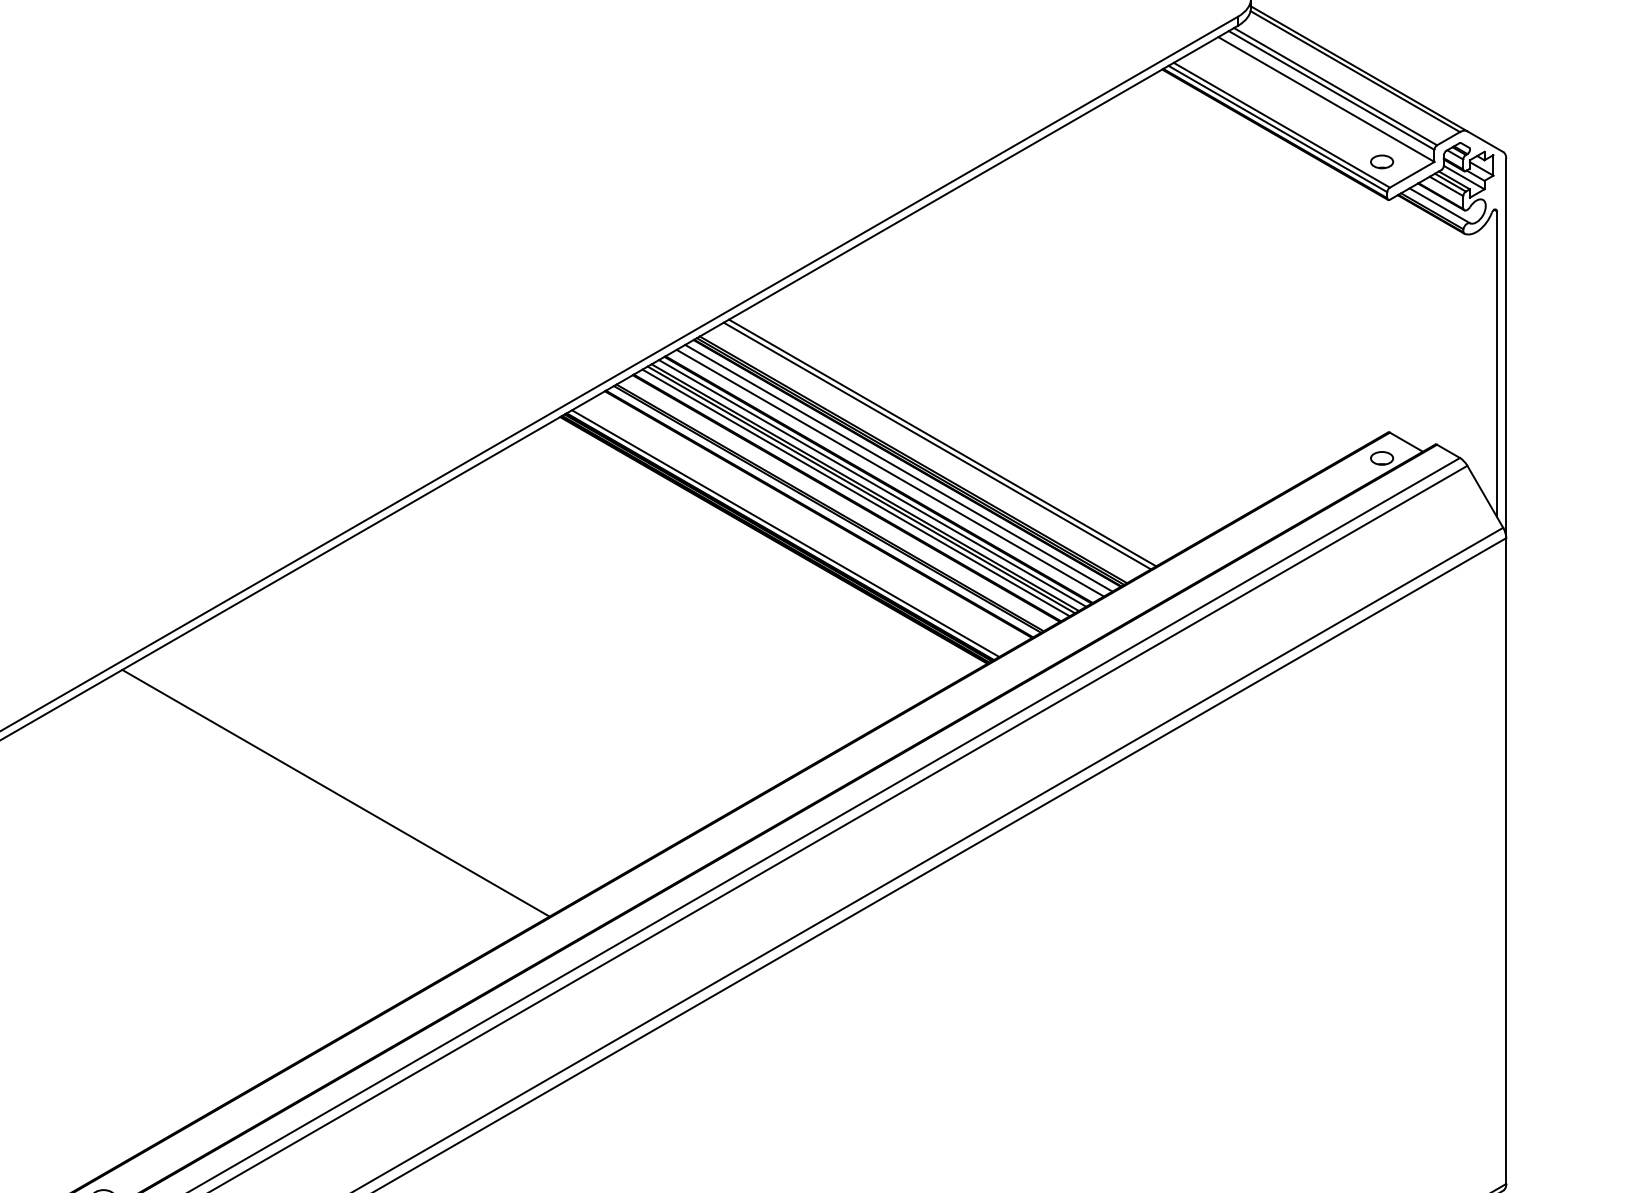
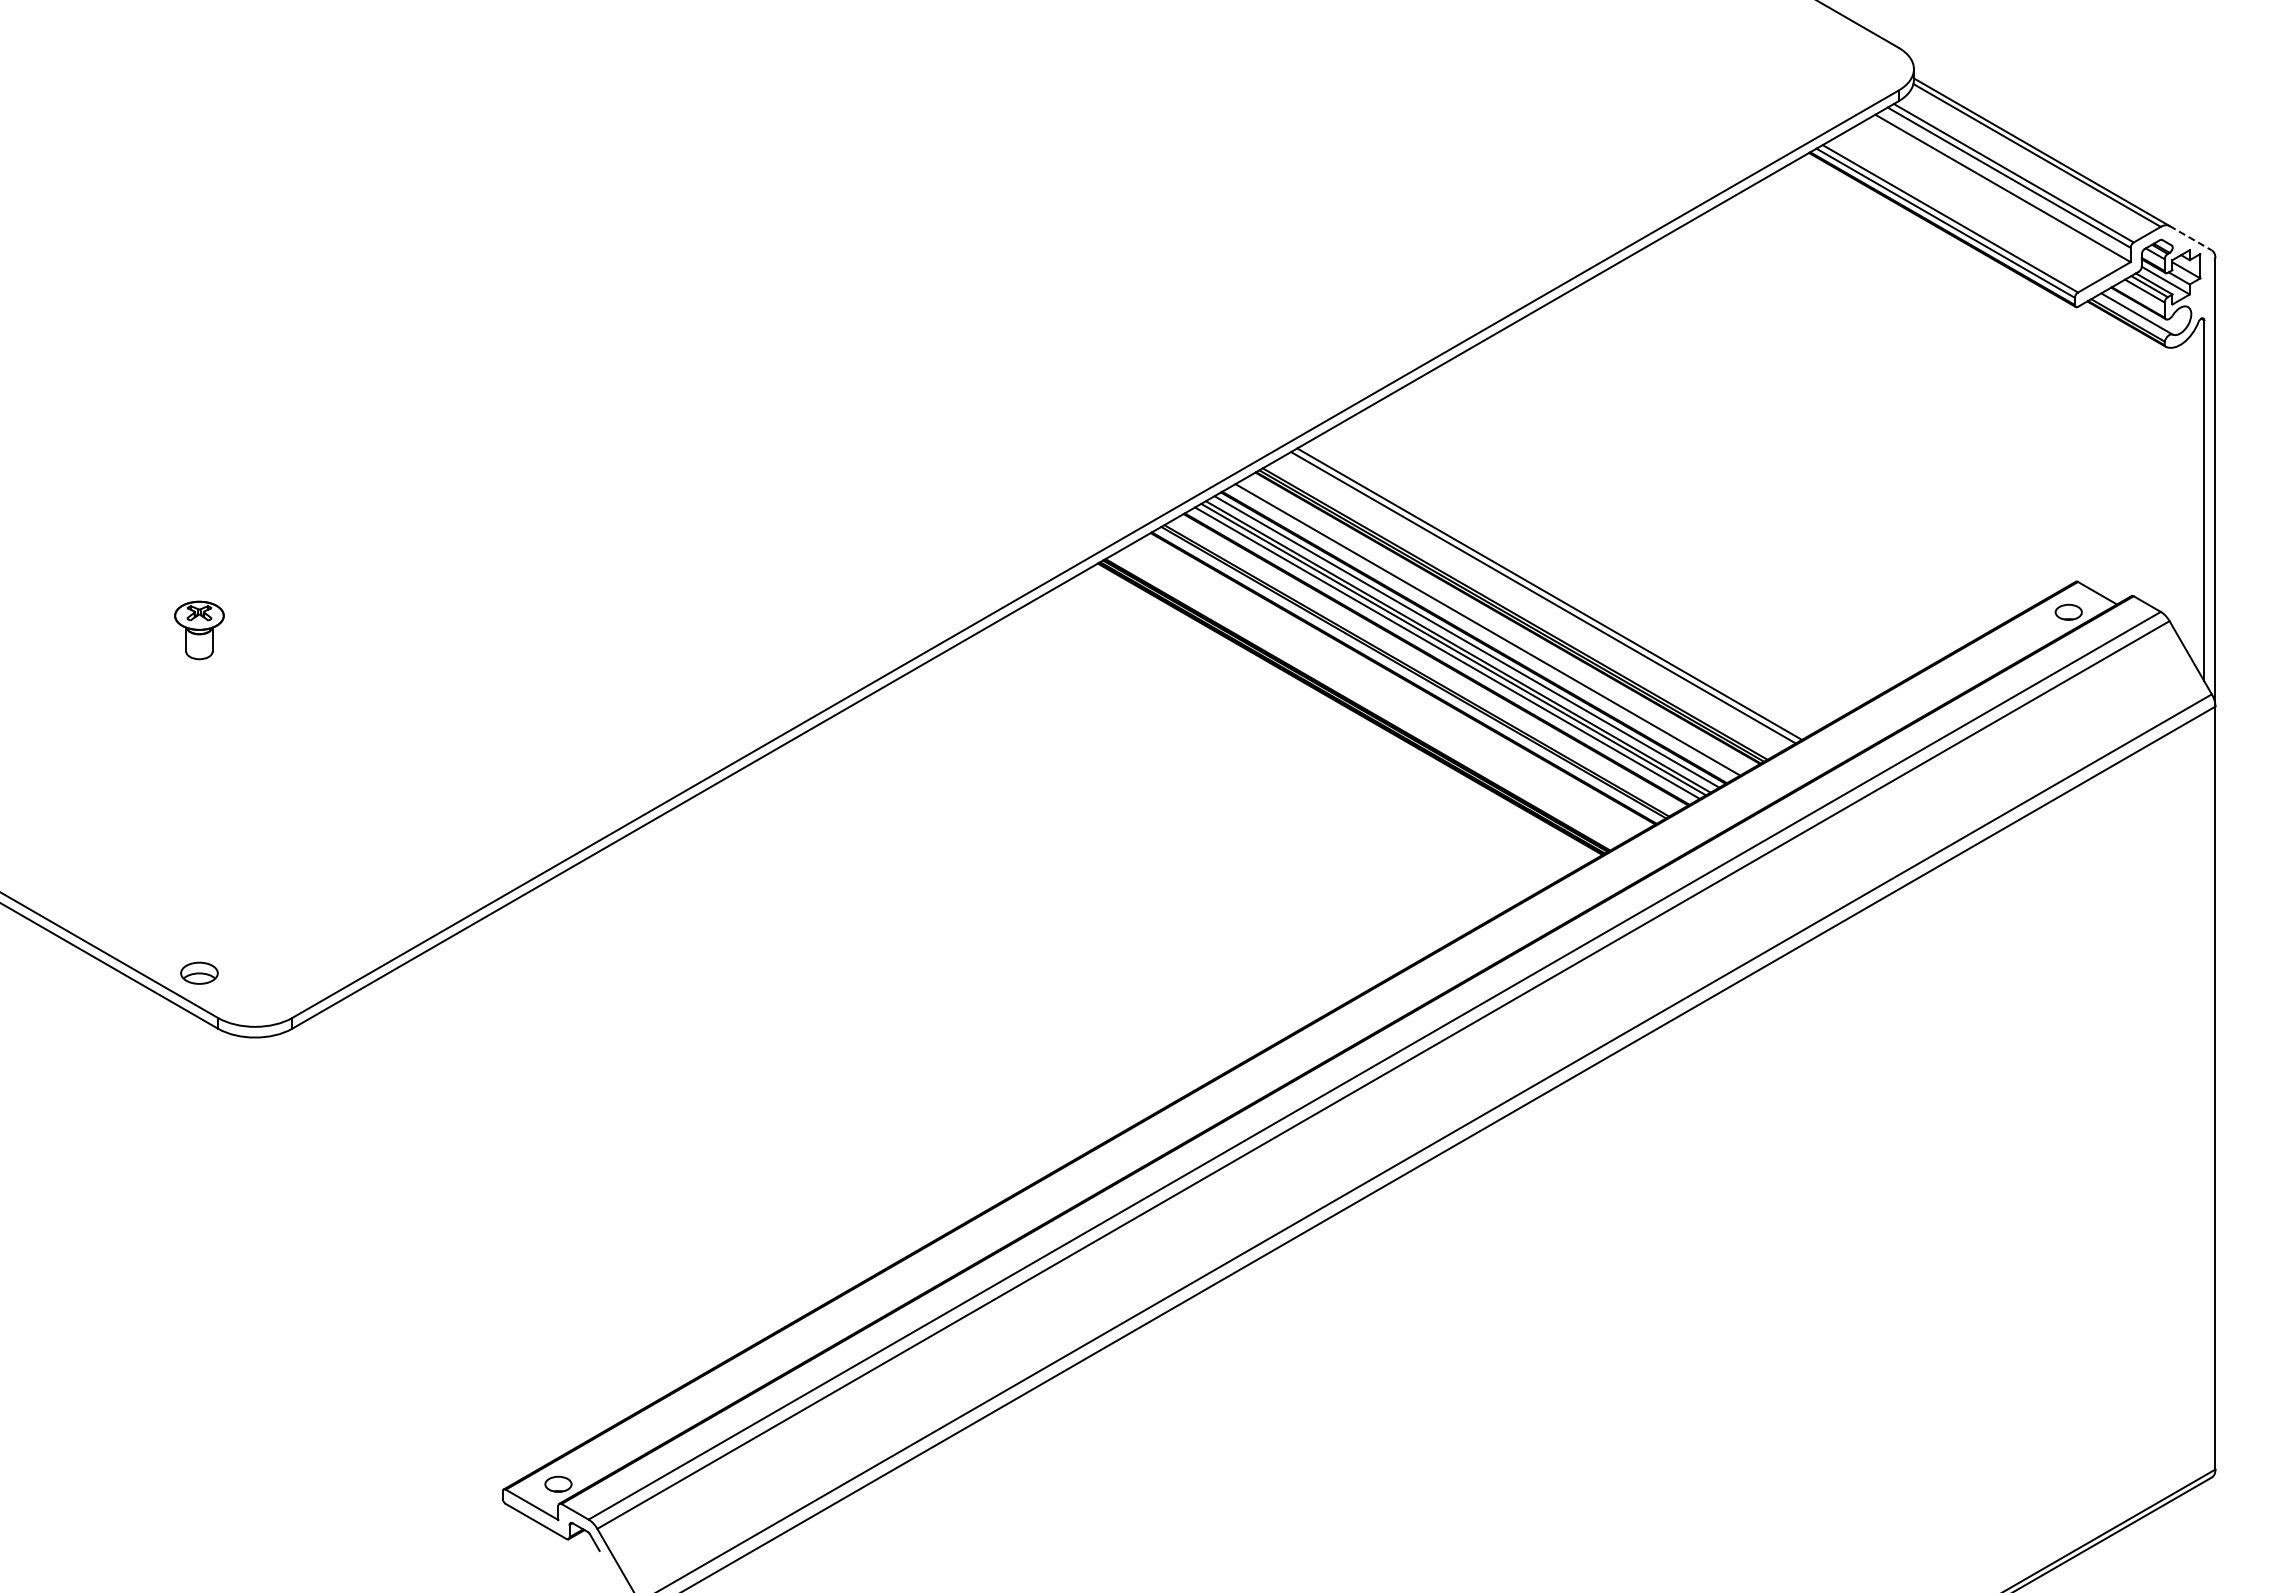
line: (1485, 141) -> (2191, 238), solid -> dashed
part: (1381, 161) -> (2068, 261), removed
line: (898, 467) -> (1497, 623), removed
line: (785, 533) -> (1363, 700), removed
line: (335, 792) -> (832, 1007), removed

